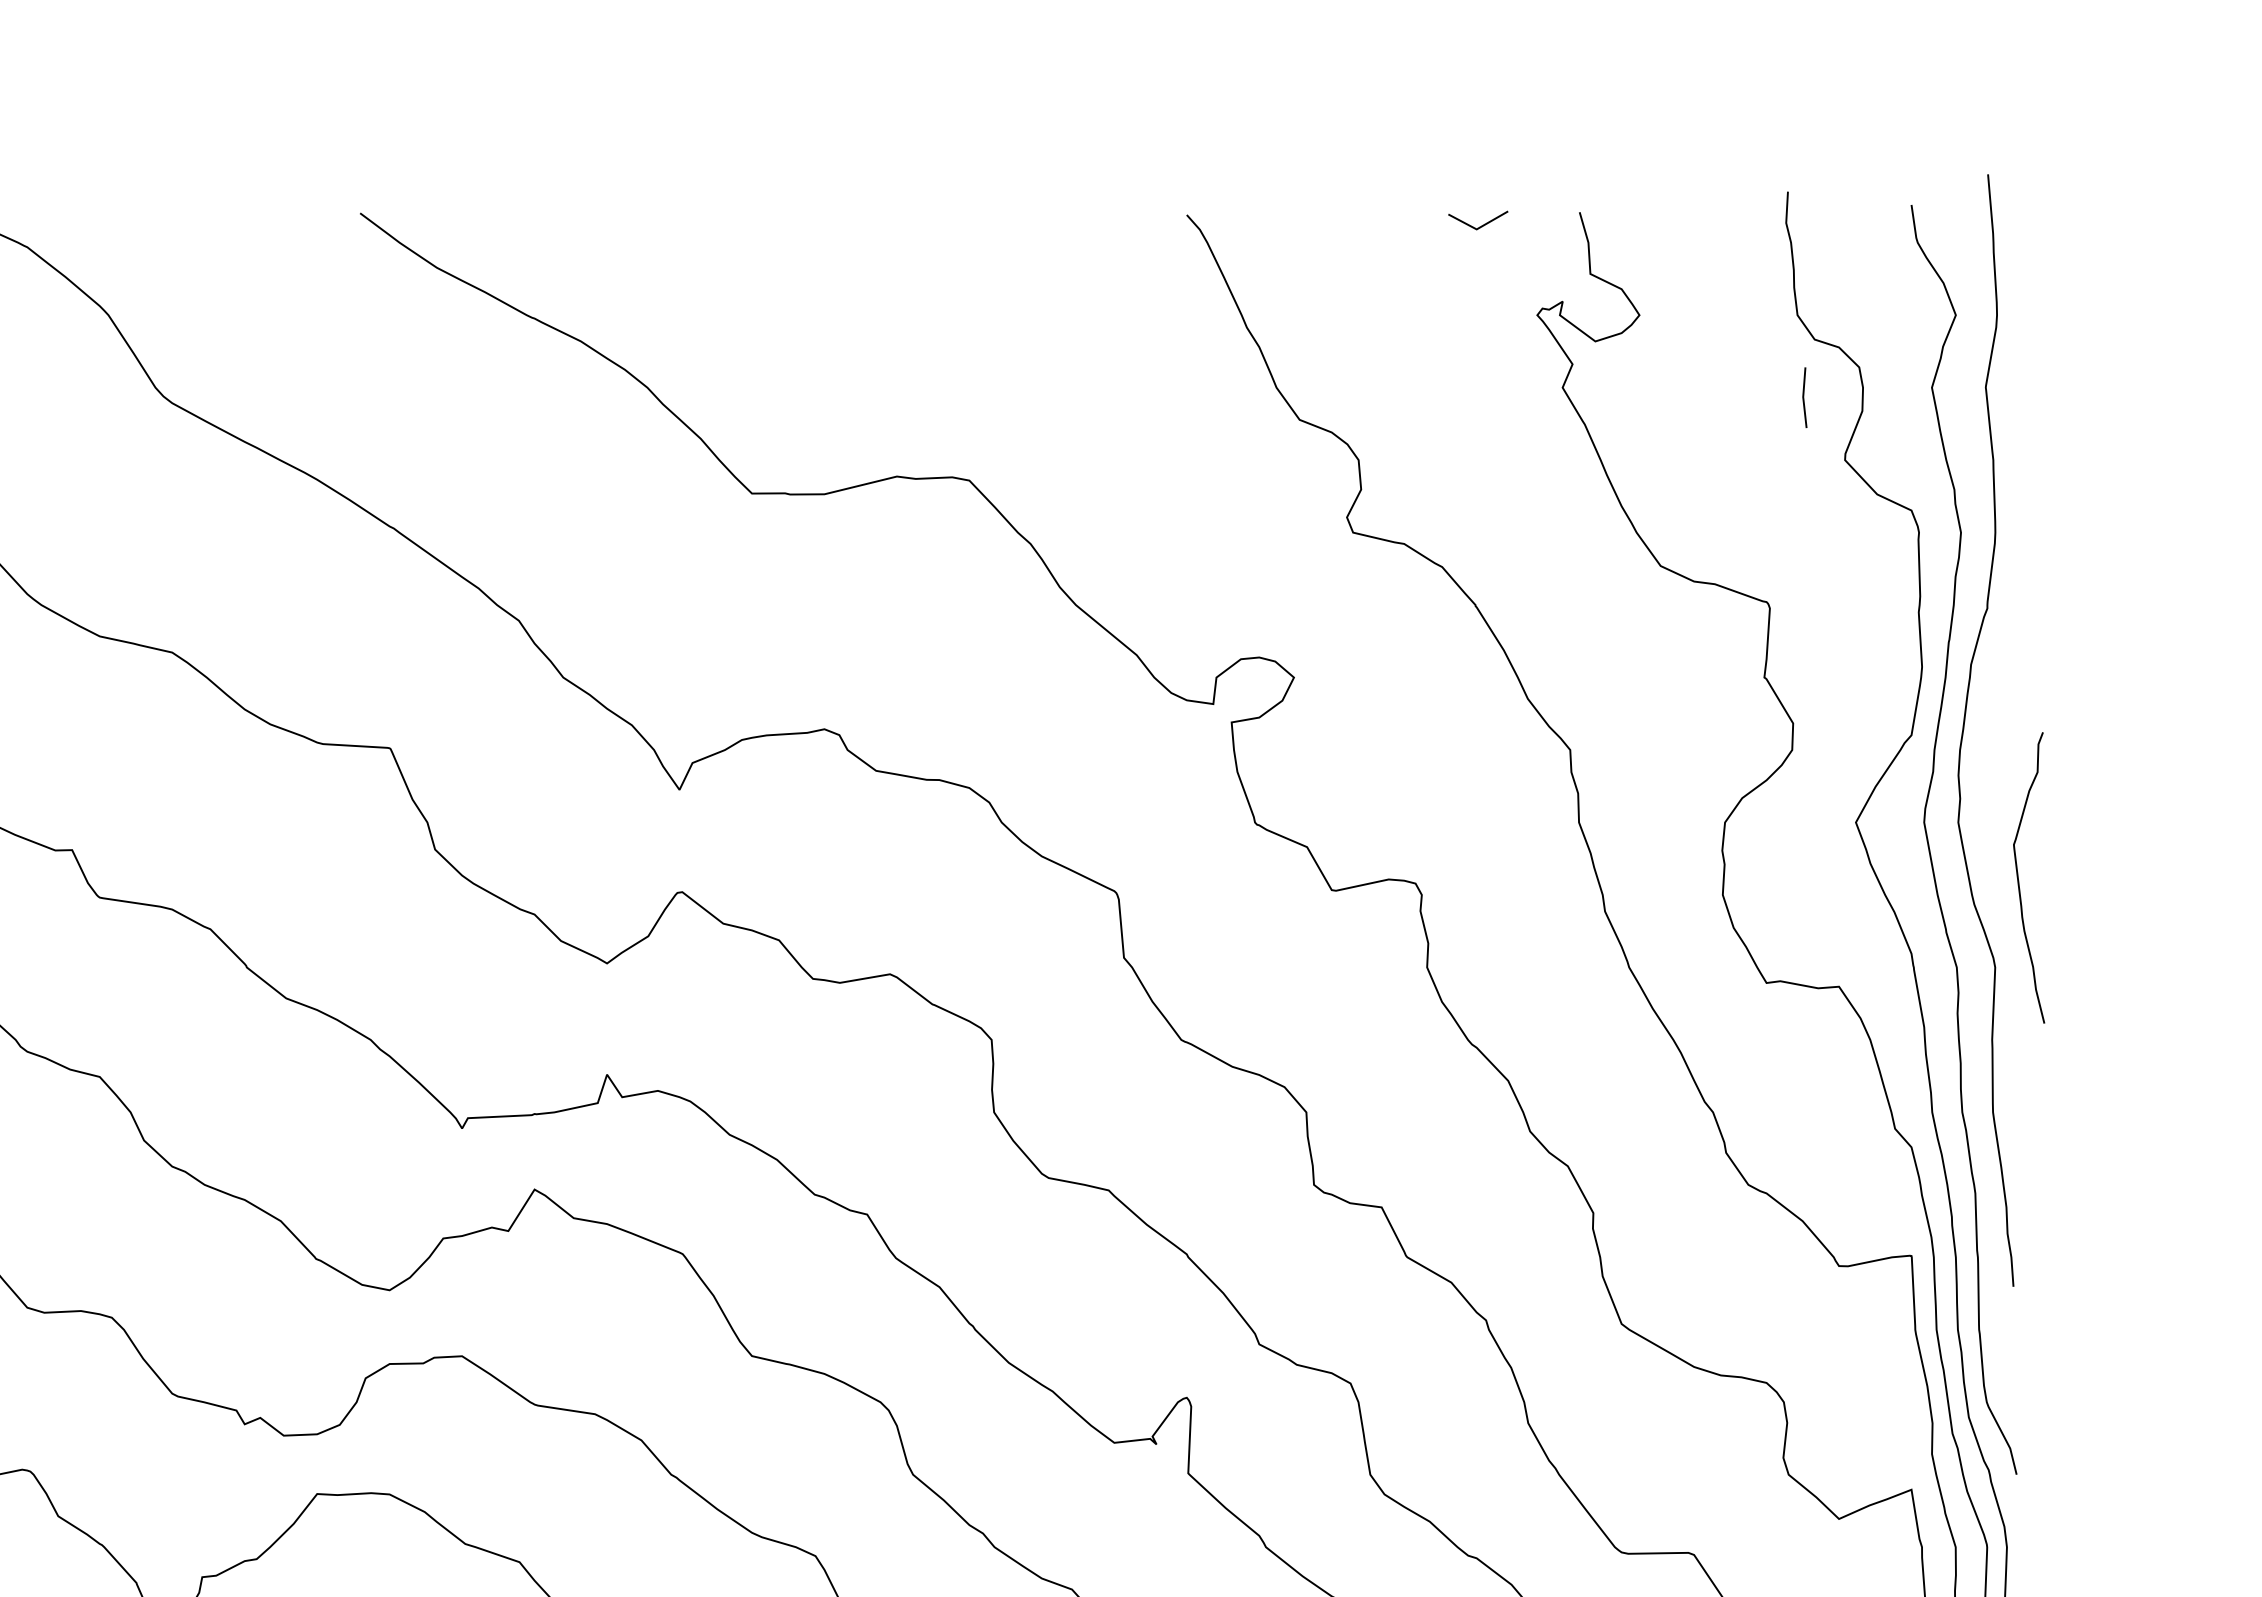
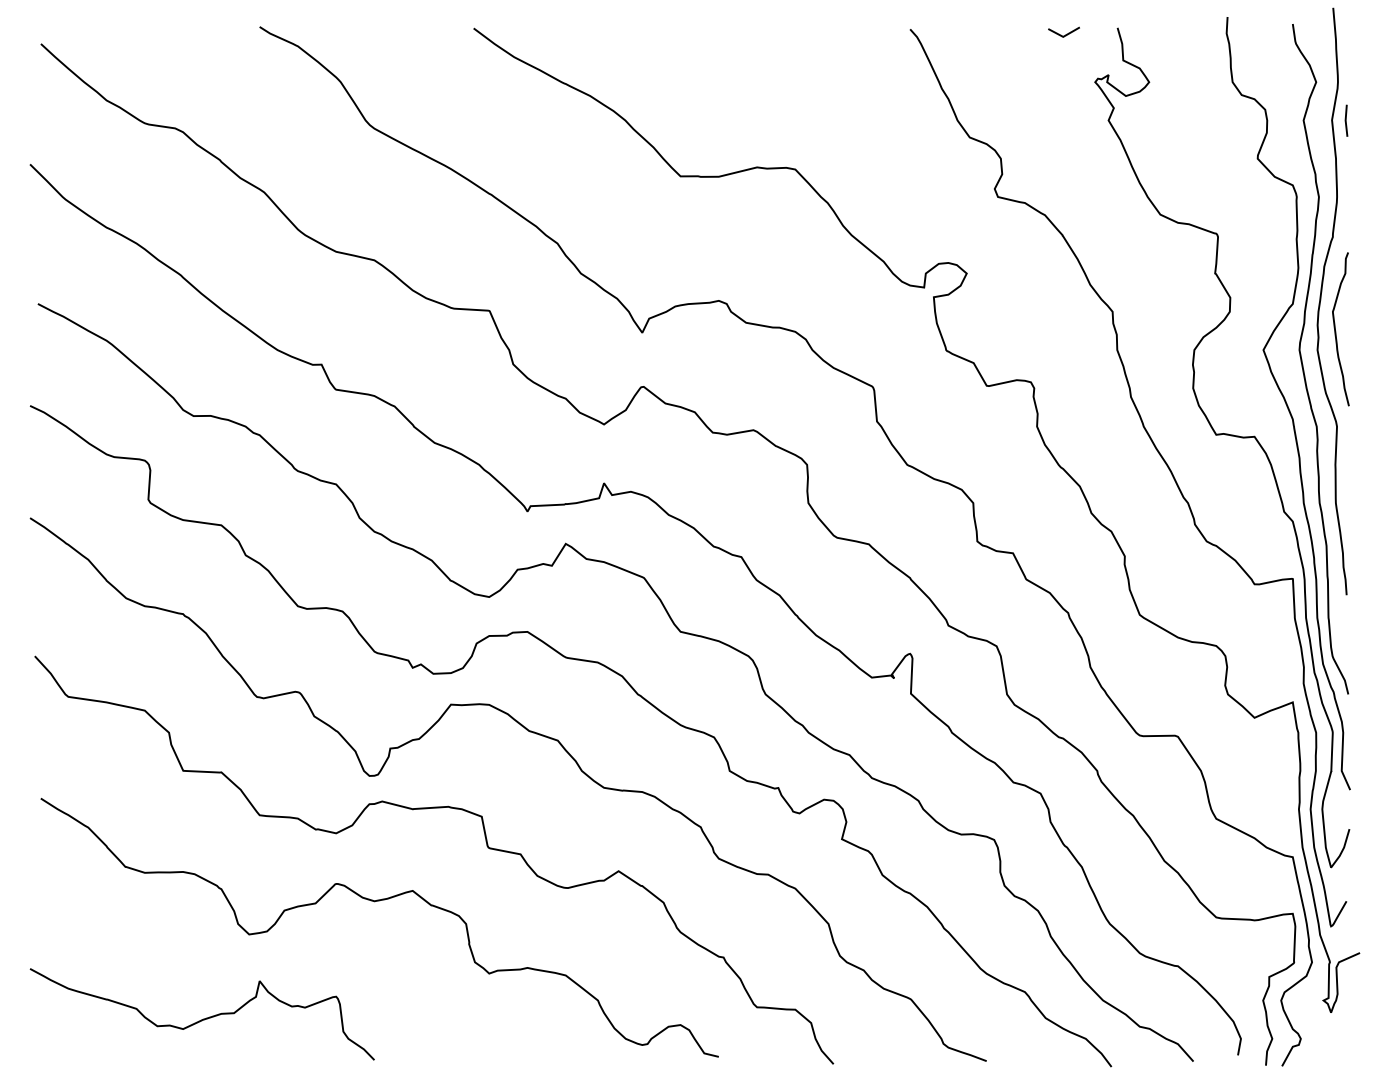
line: (1804, 397) -> (1346, 120), moved
curve: (2020, 882) -> (1336, 331), moved

